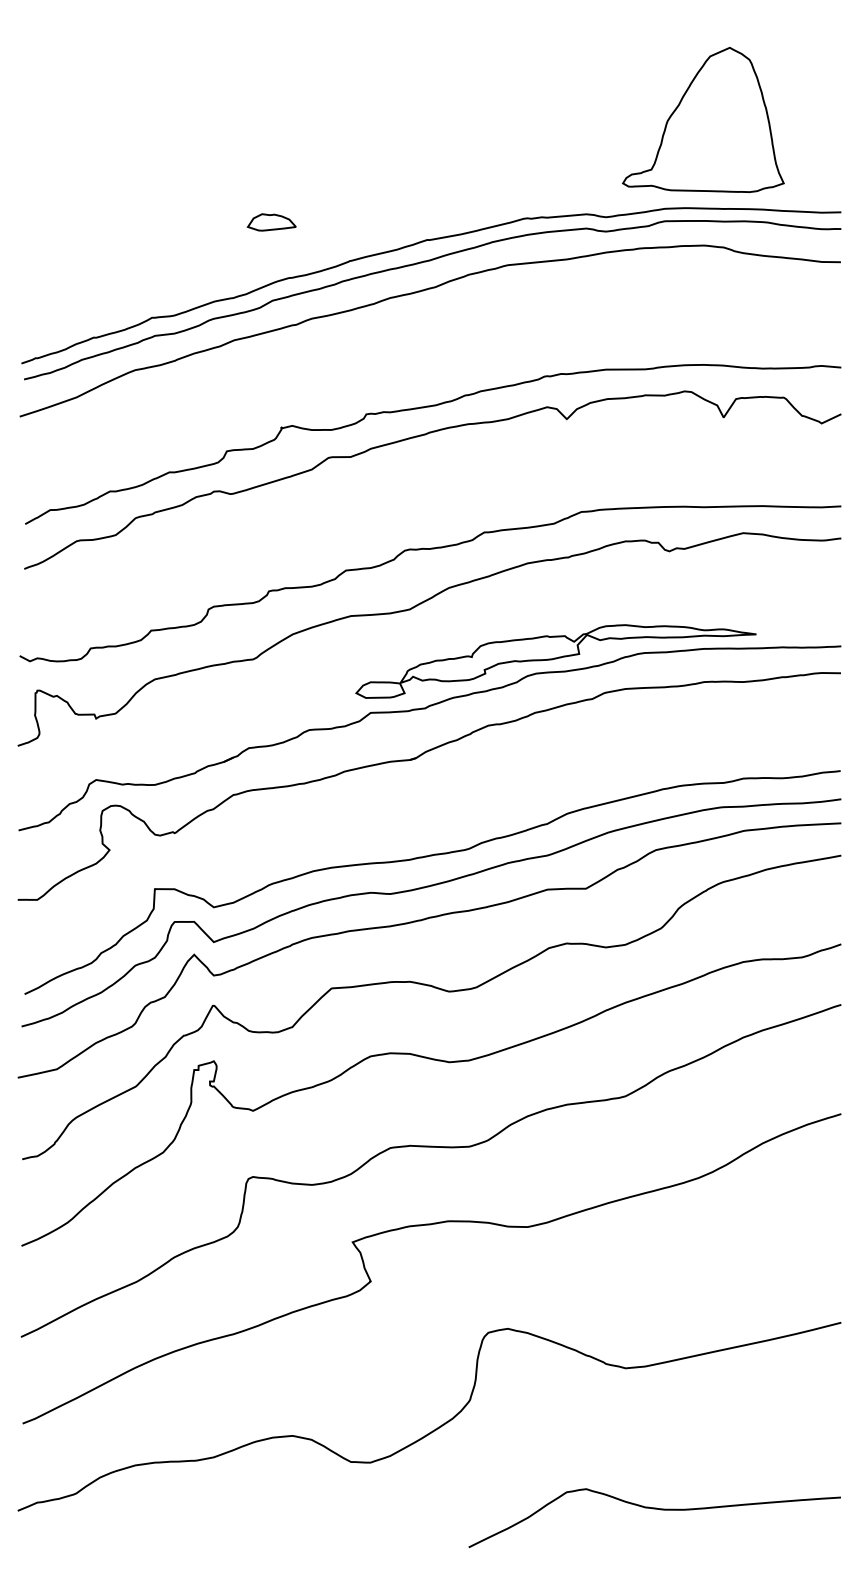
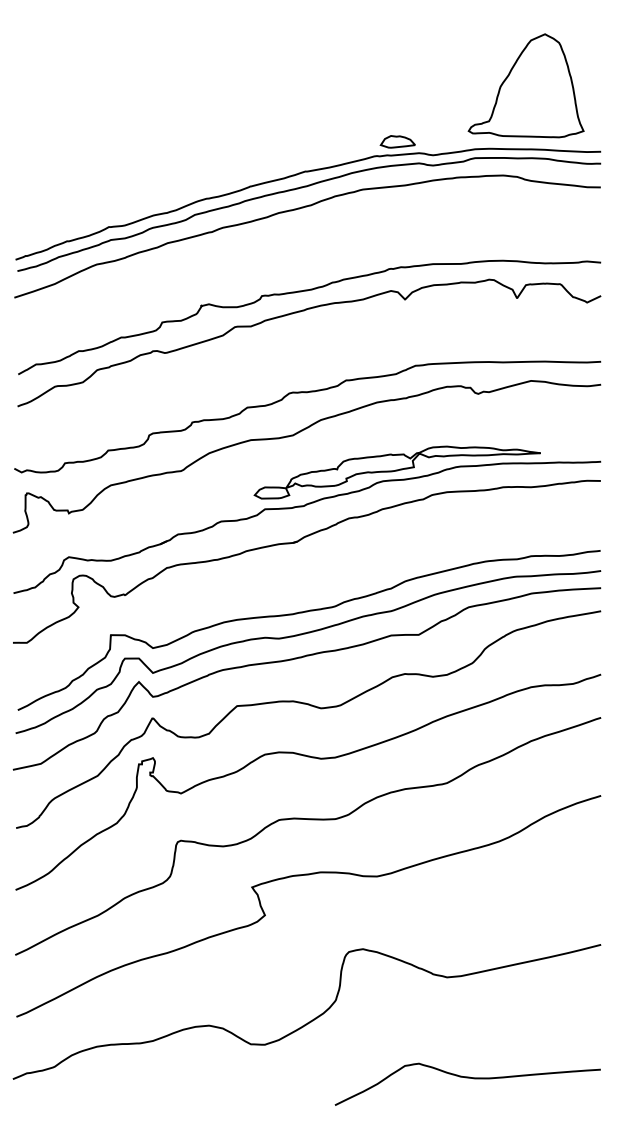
part: (703, 119) -> (526, 85), moved
part: (271, 222) -> (397, 141), moved

